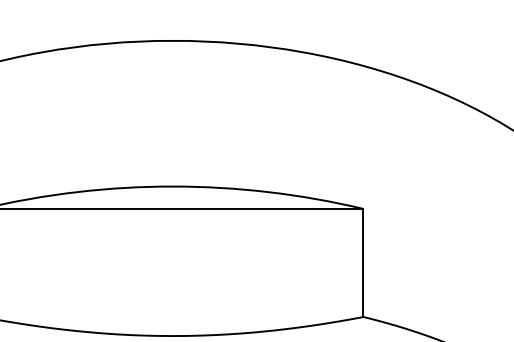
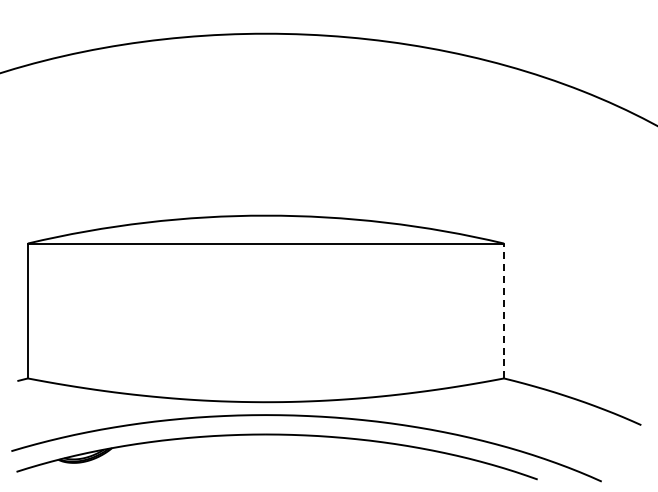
line: (363, 262) -> (504, 310), solid -> dashed

